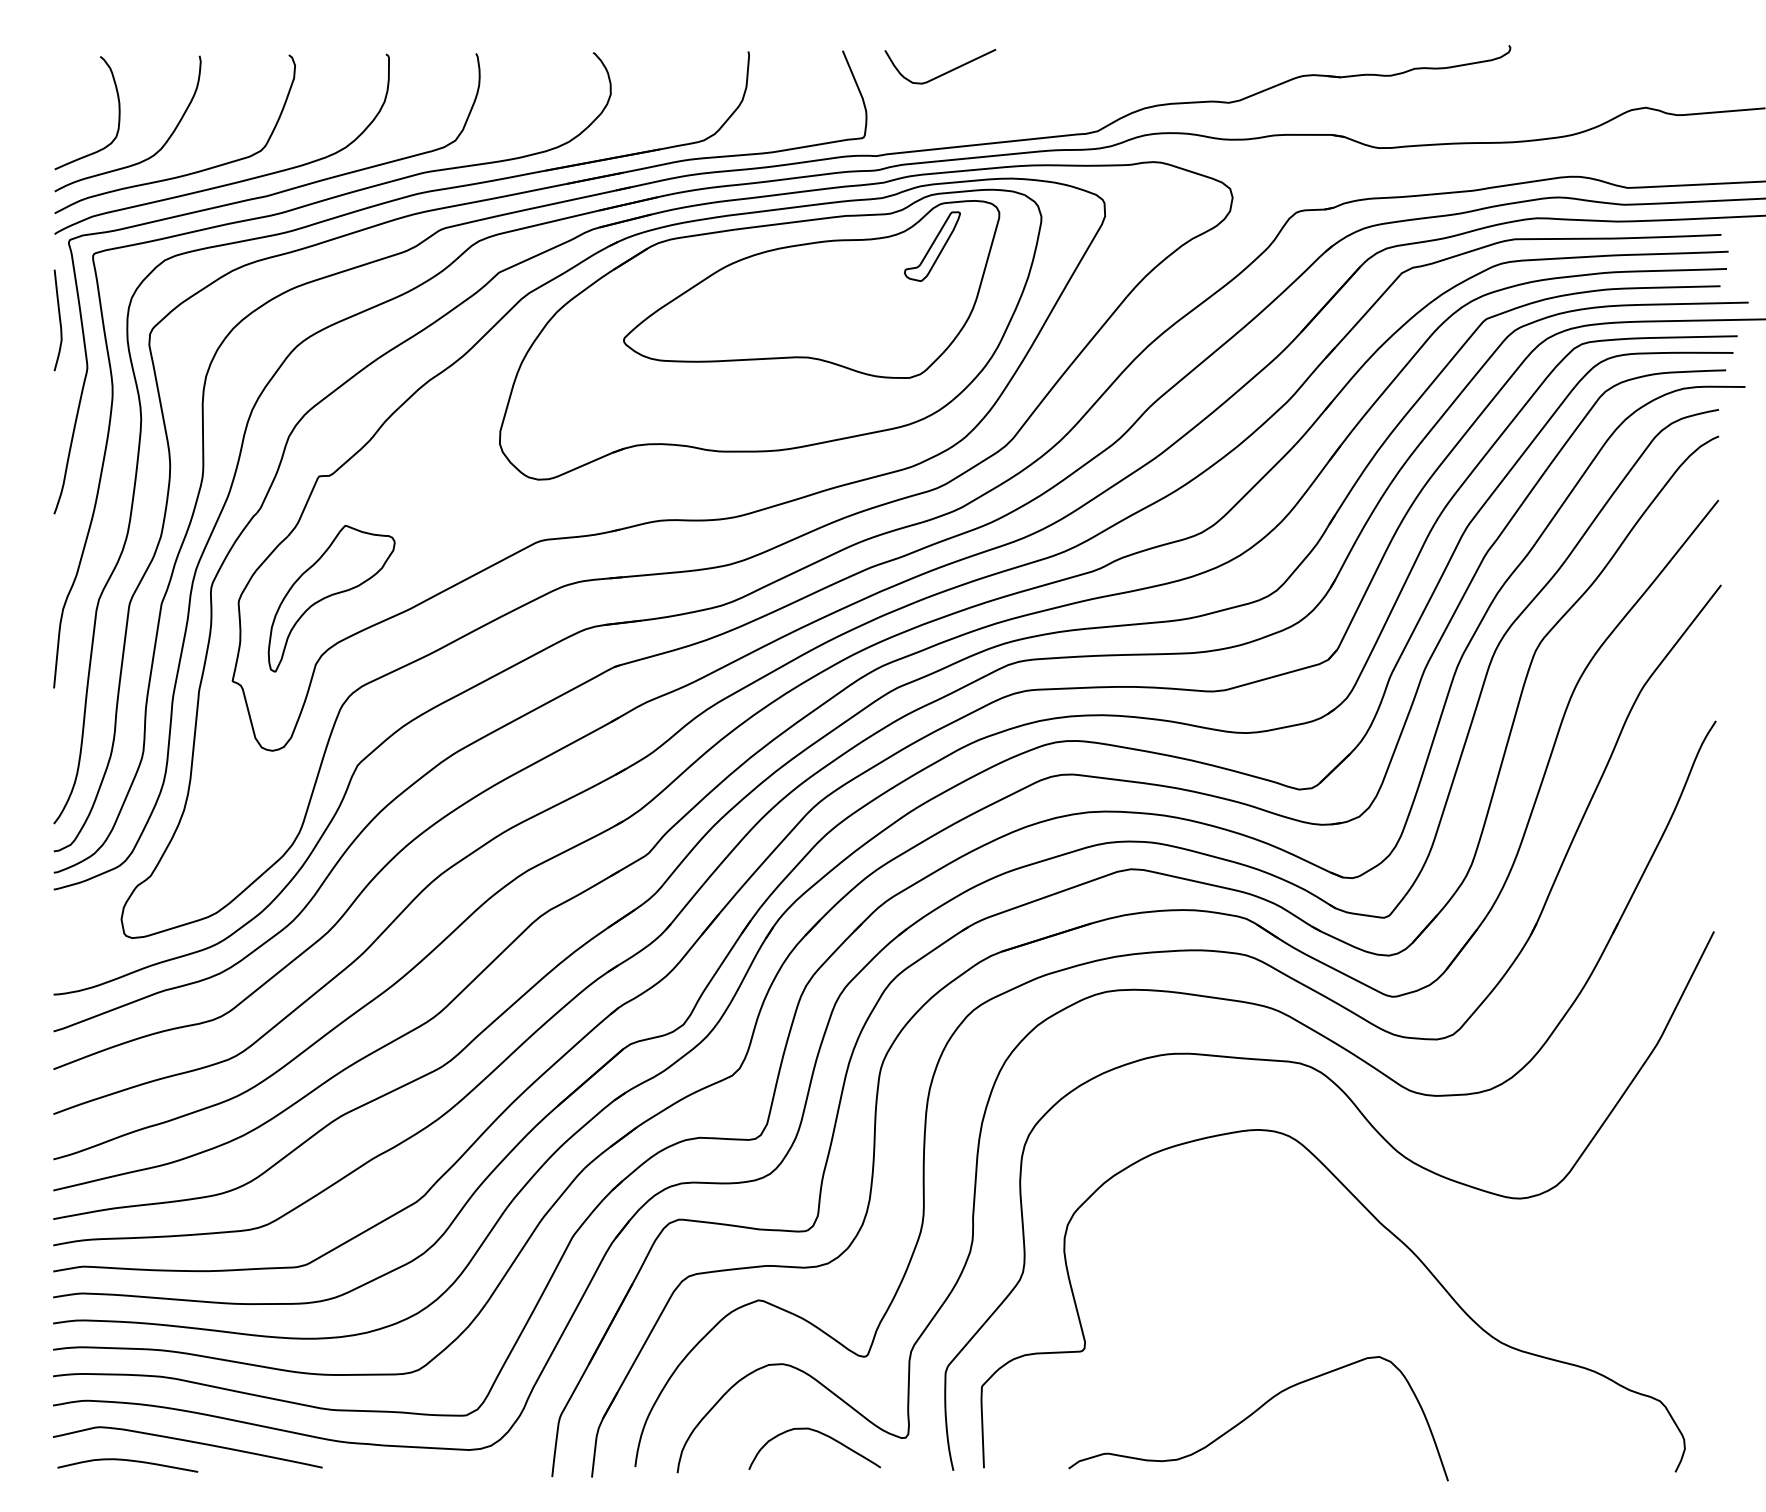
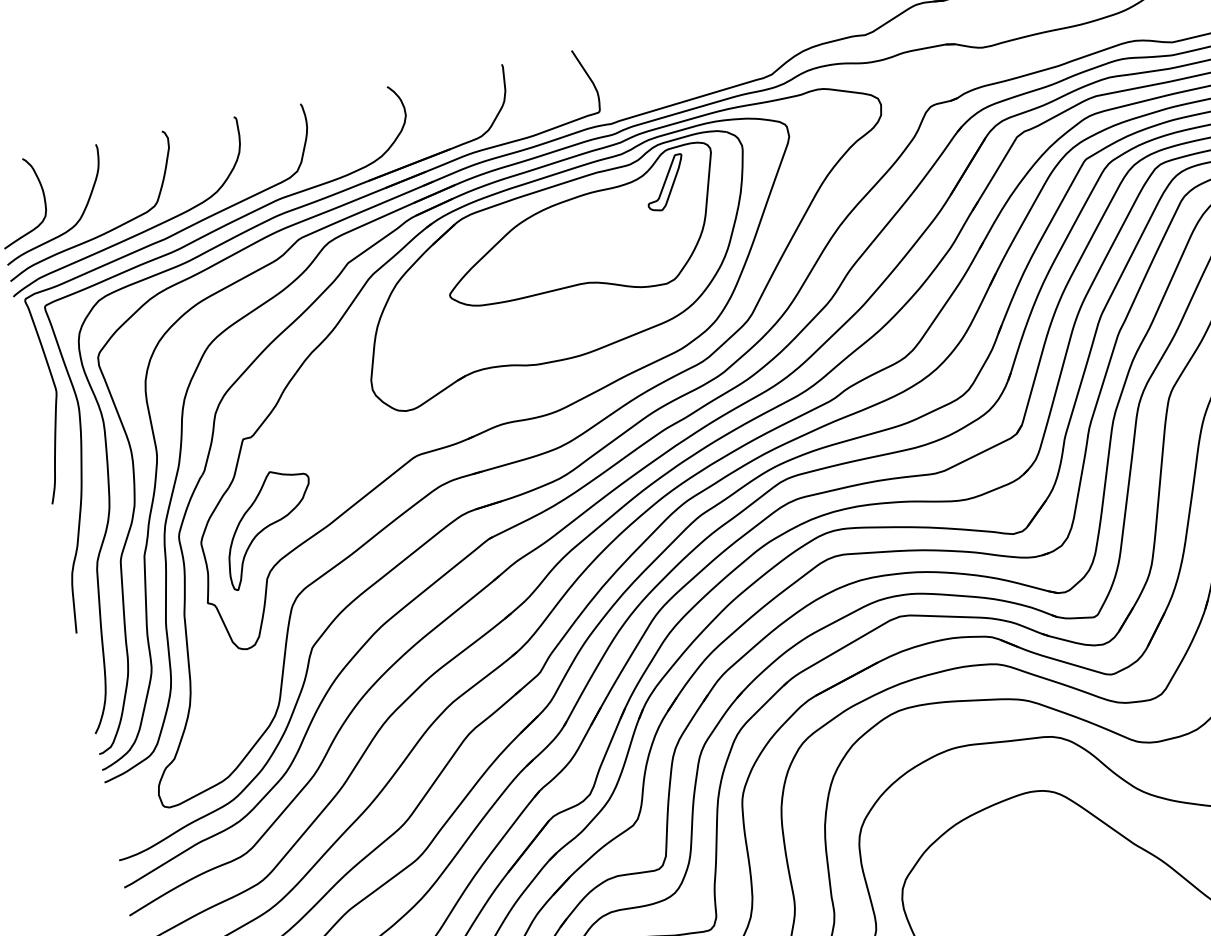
curve: (944, 72) -> (650, 52), removed
curve: (59, 320) -> (29, 360), removed

